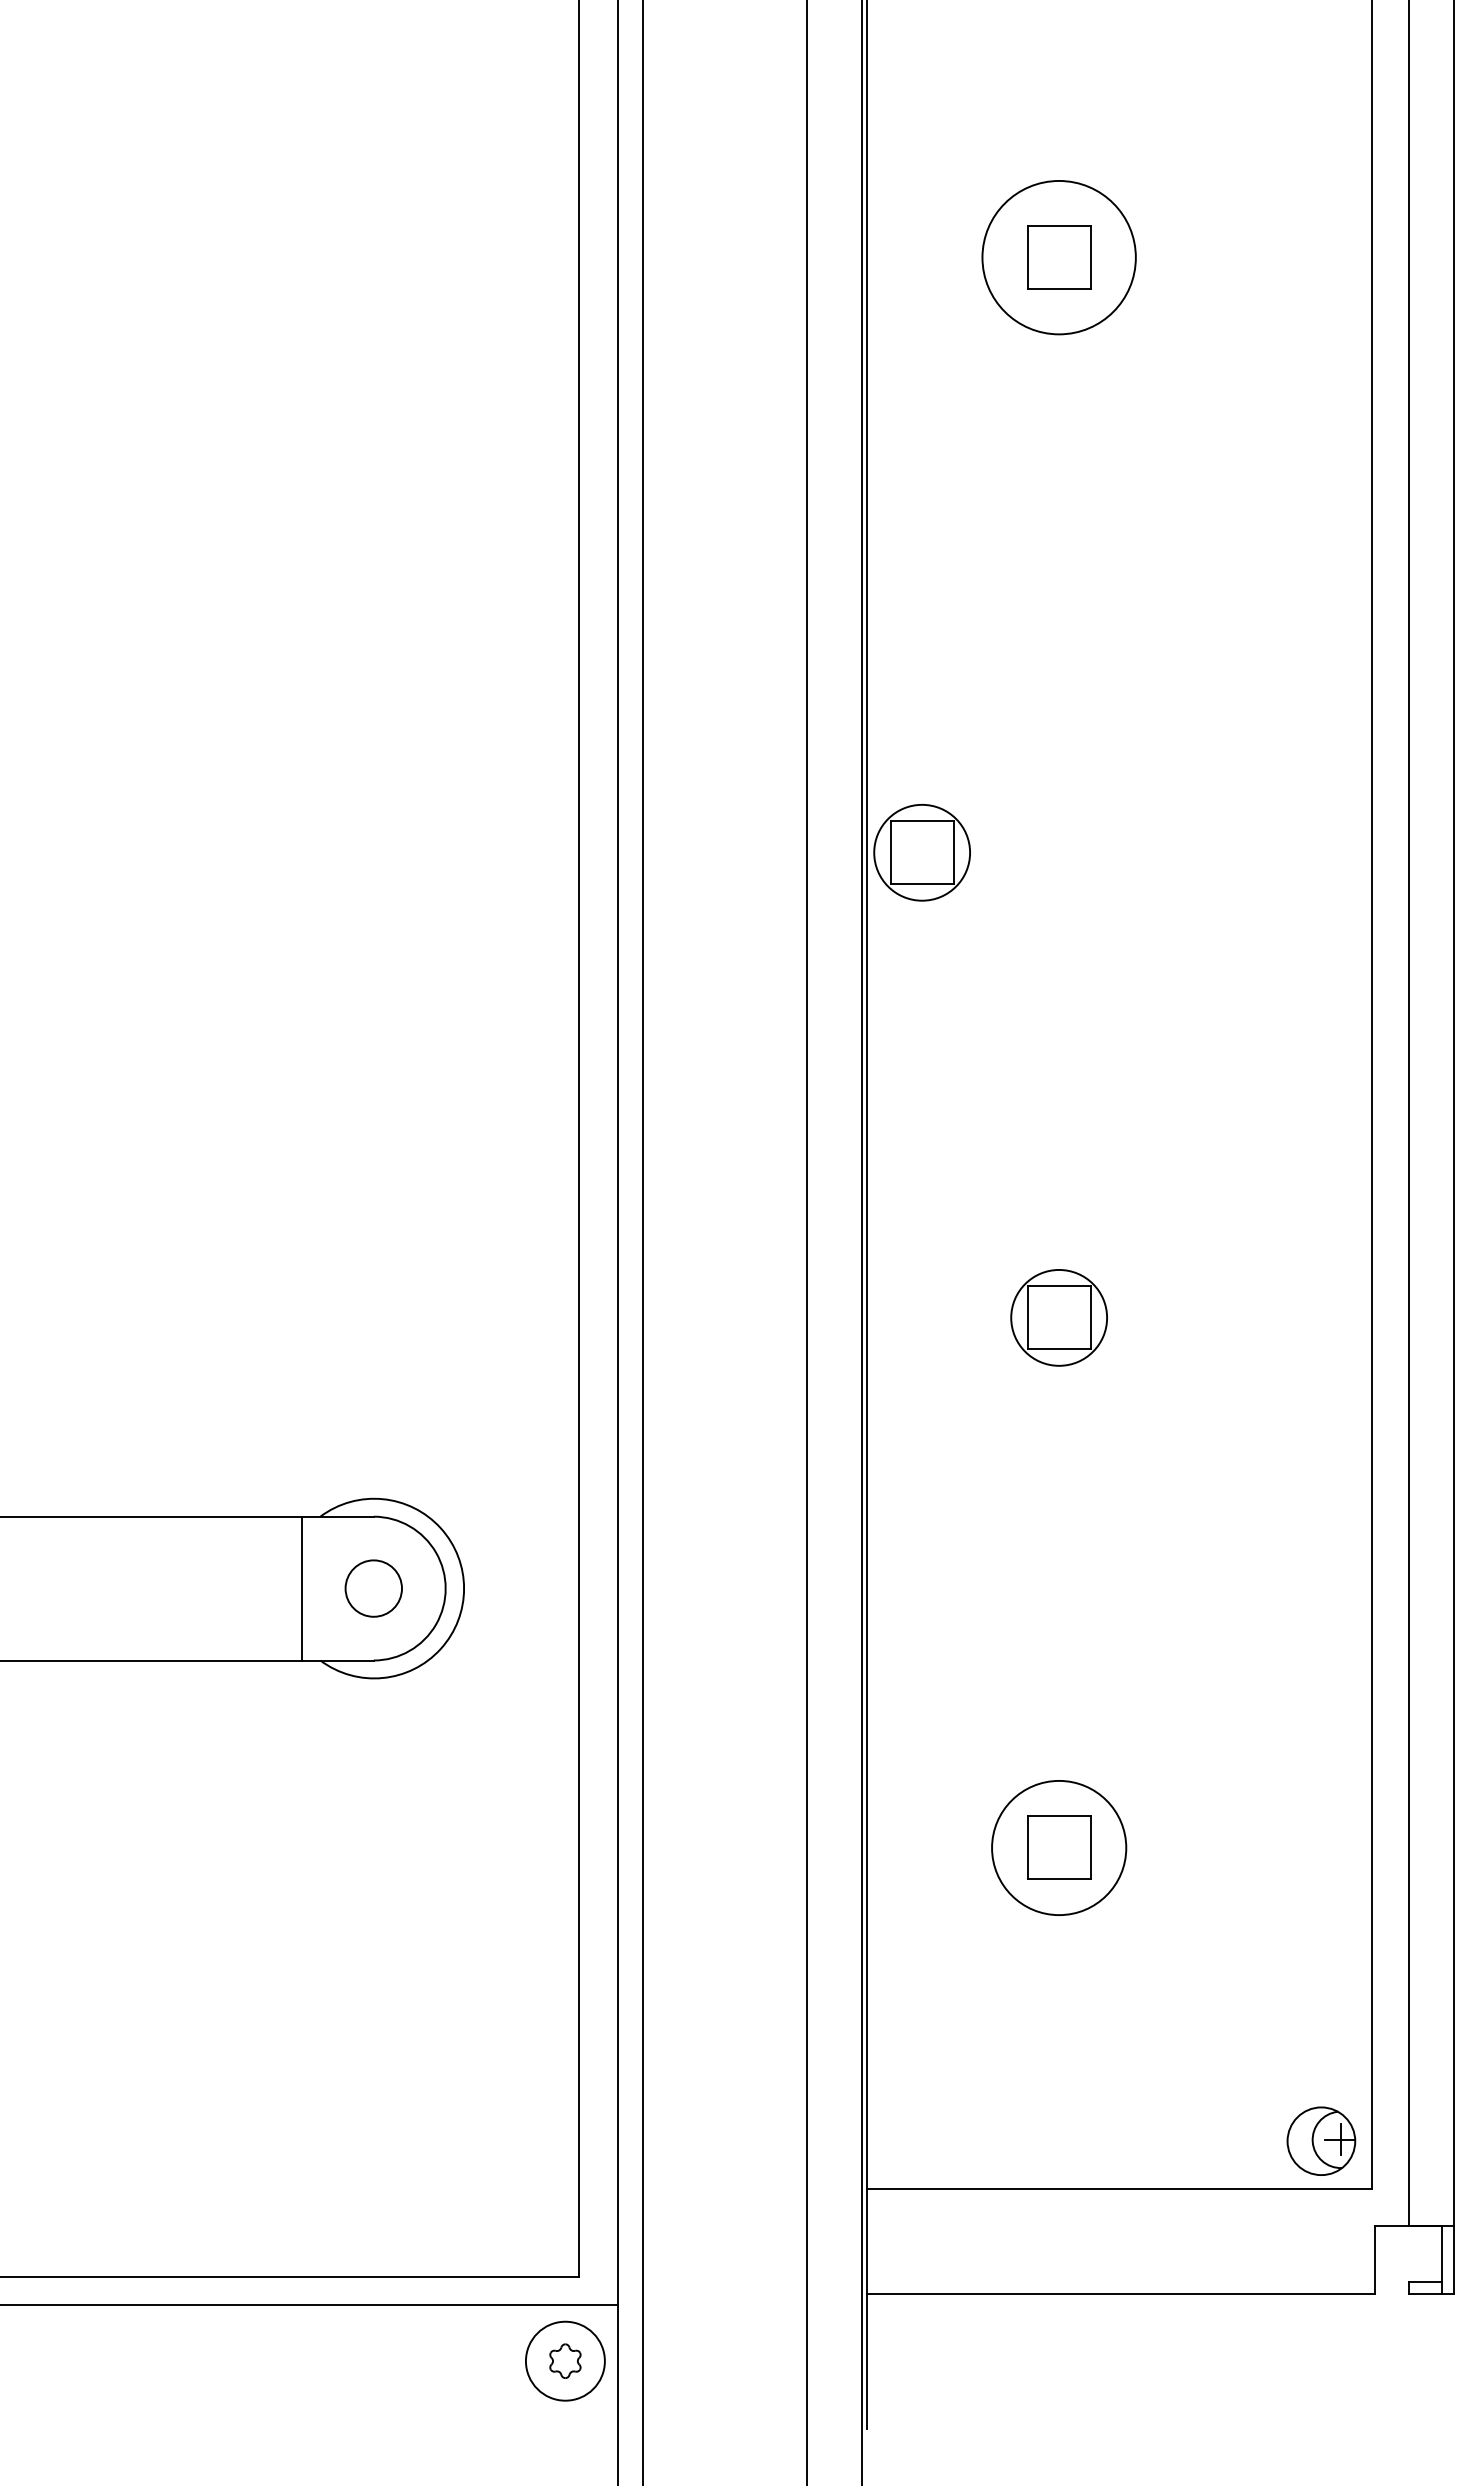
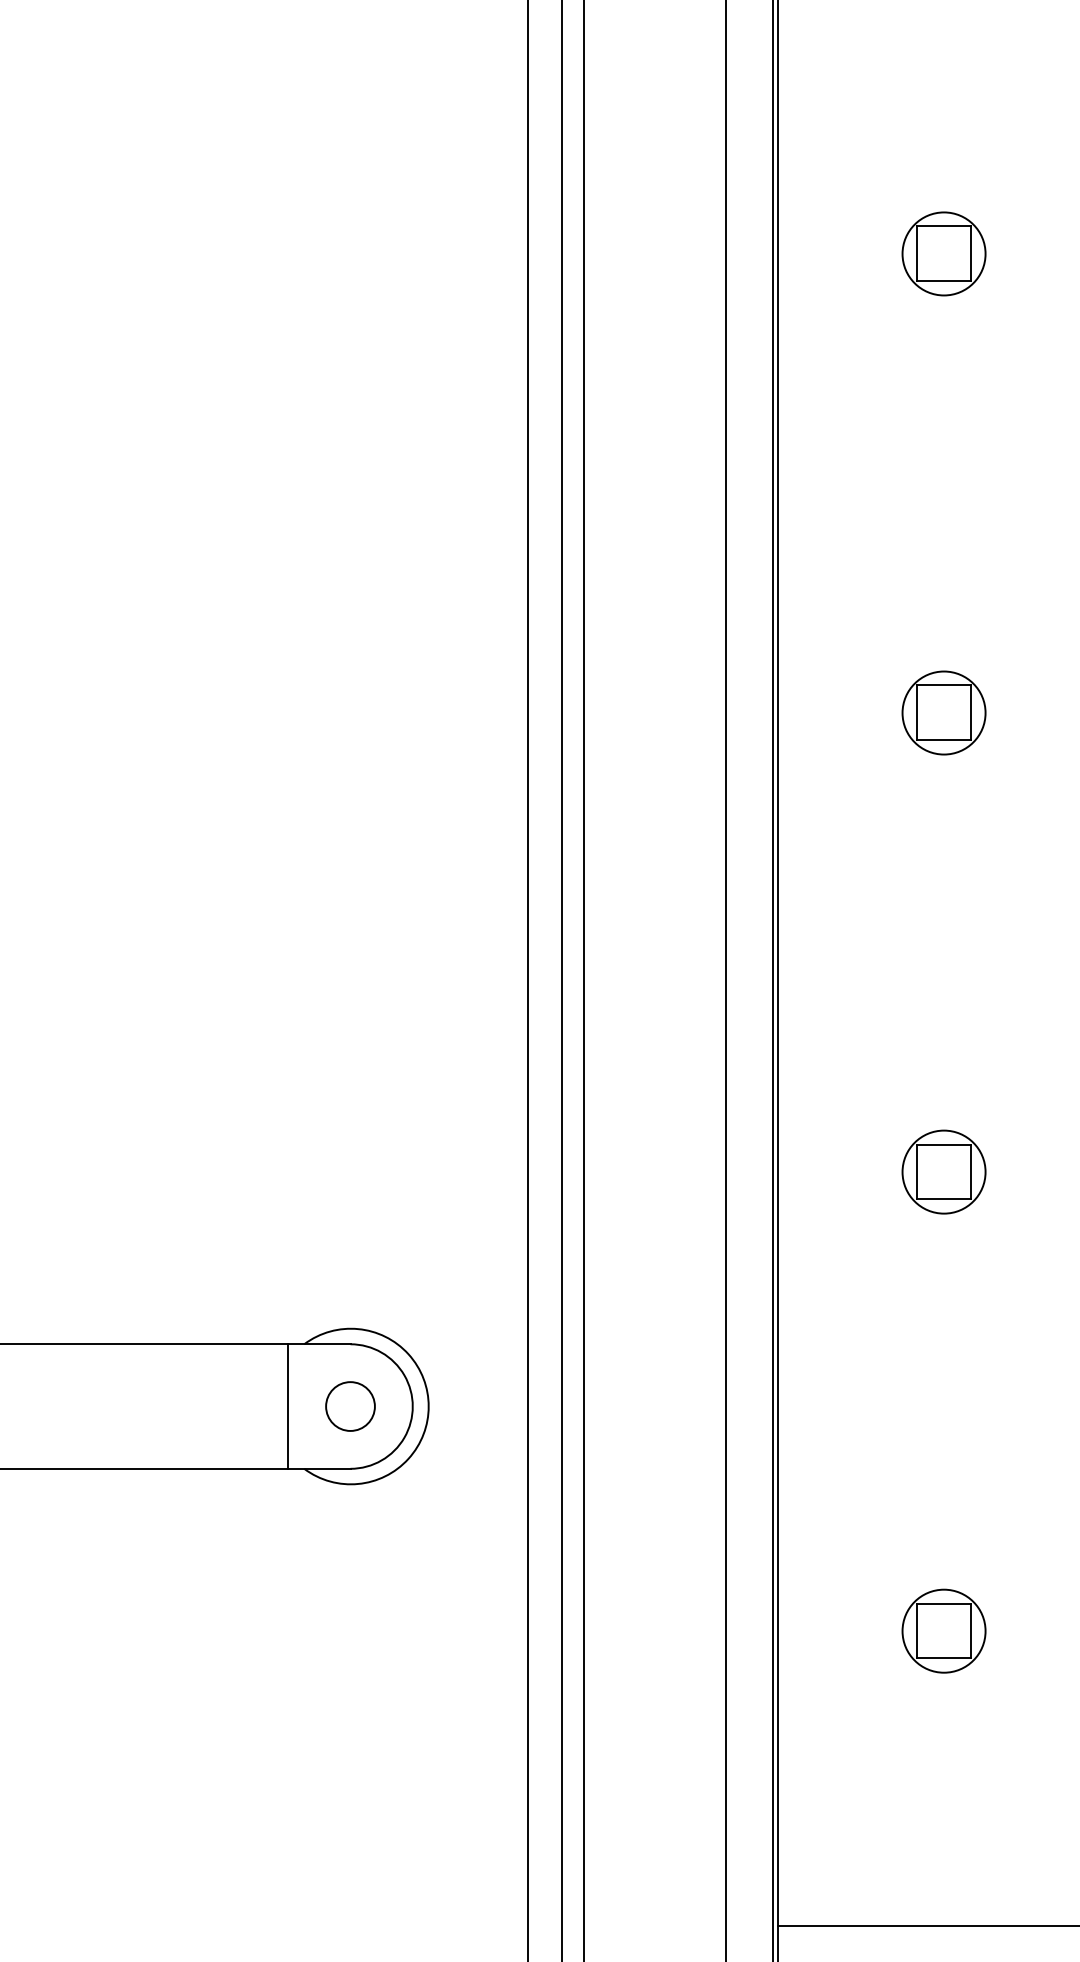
circle: (1059, 257) -> (944, 253), size x0.62
part: (921, 852) -> (943, 712), moved
circle: (1059, 1847) -> (944, 1630), size x0.71

